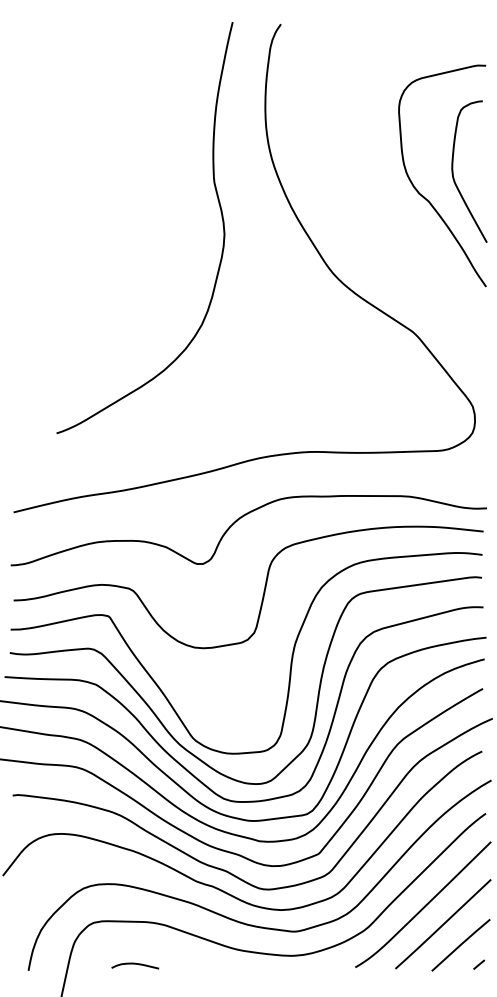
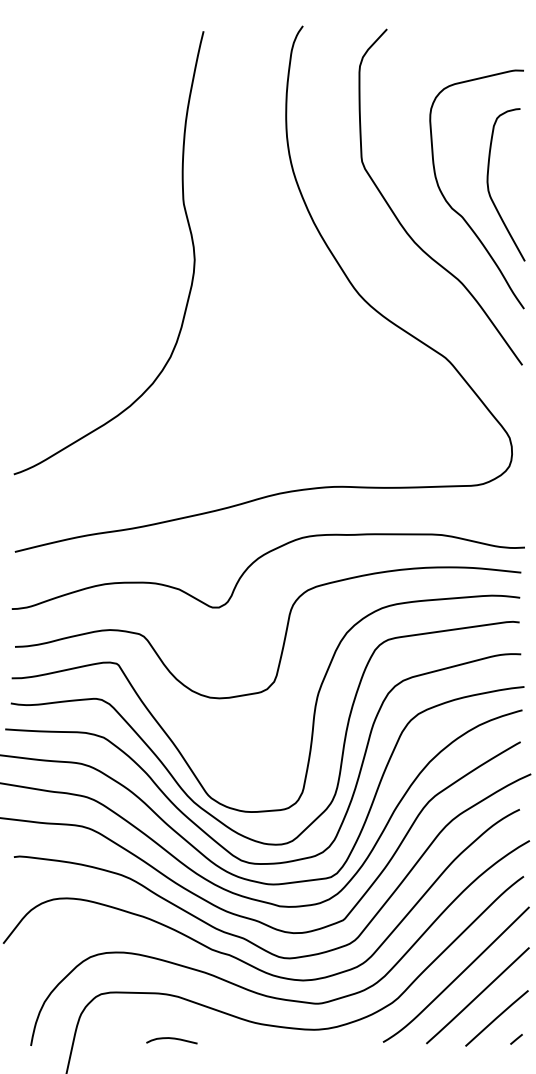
curve: (372, 207) -> (401, 223), added
curve: (220, 212) -> (190, 236), moved
curve: (135, 964) -> (172, 1039), moved

